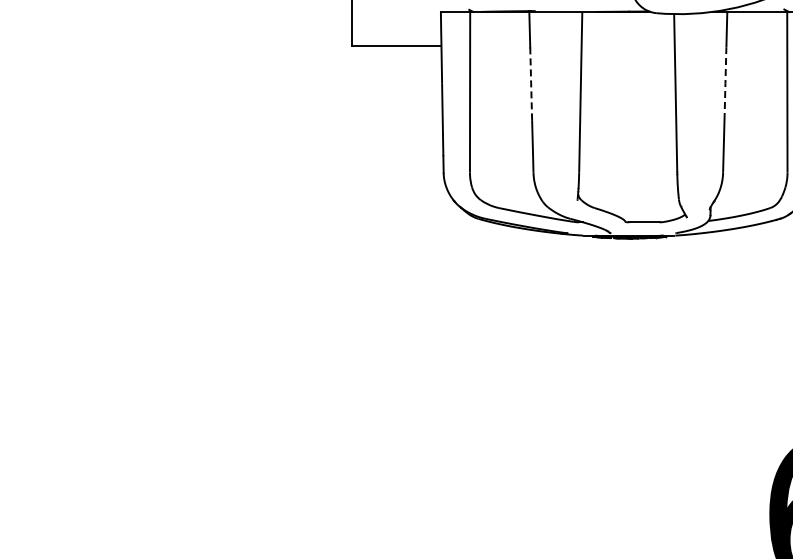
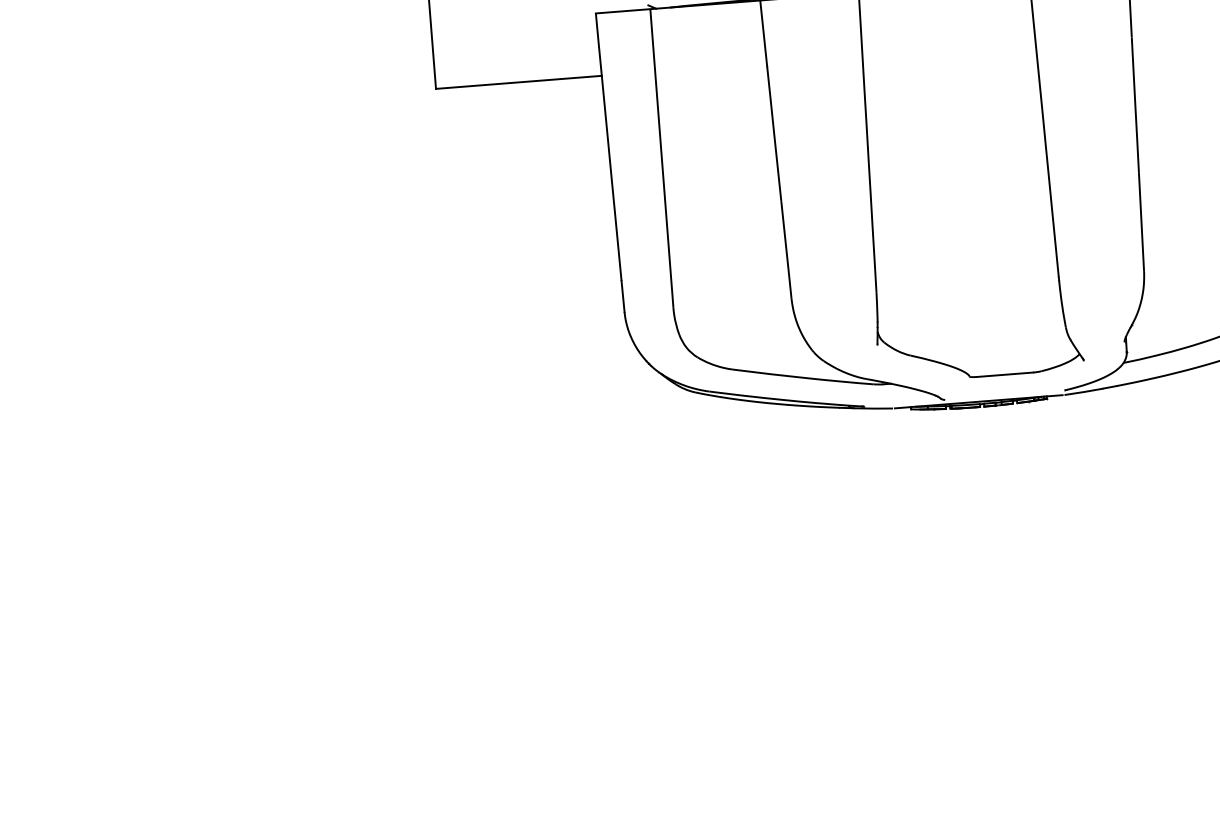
line: (531, 83) -> (774, 133), dashed -> solid
line: (725, 83) -> (1135, 104), dashed -> solid

